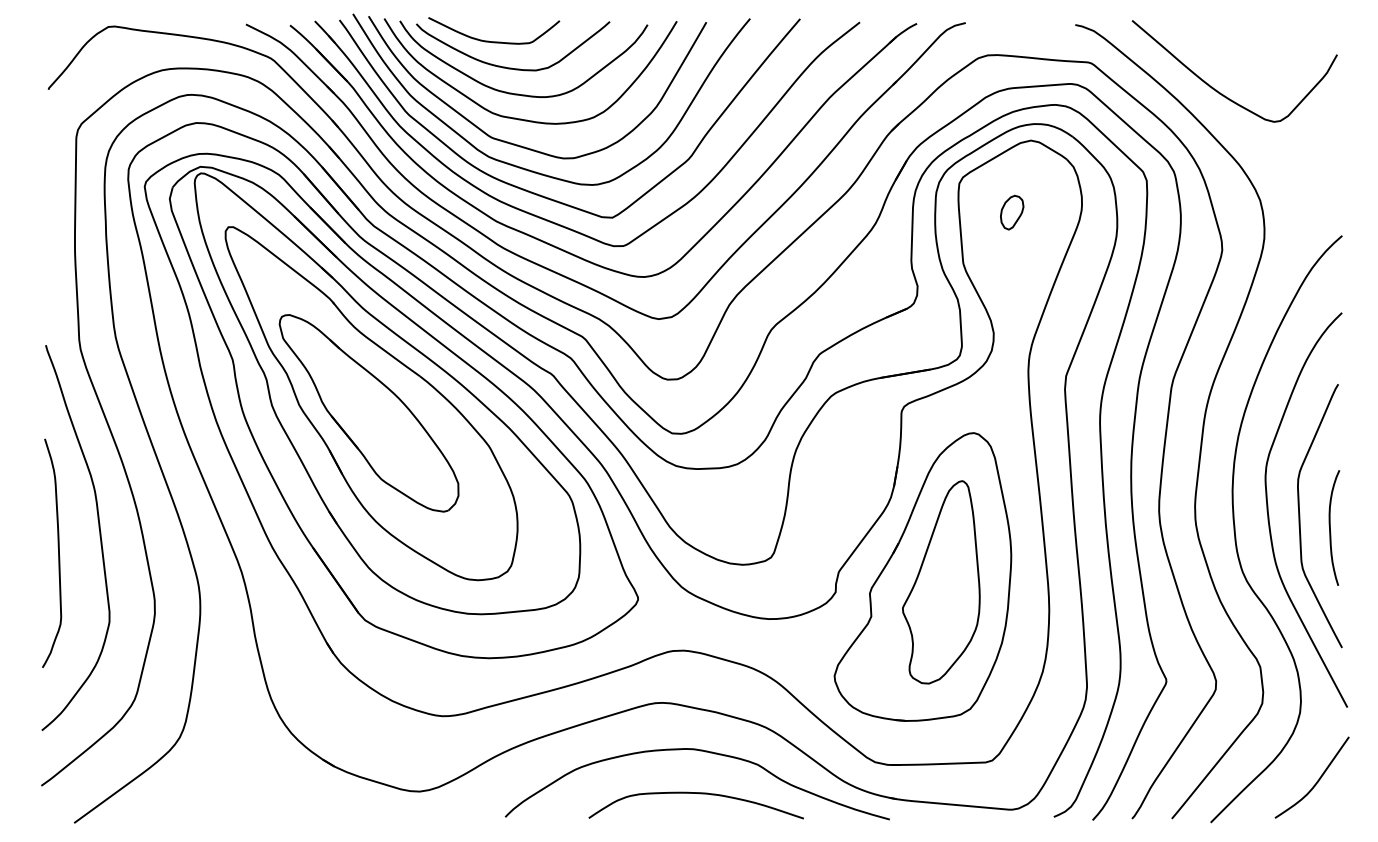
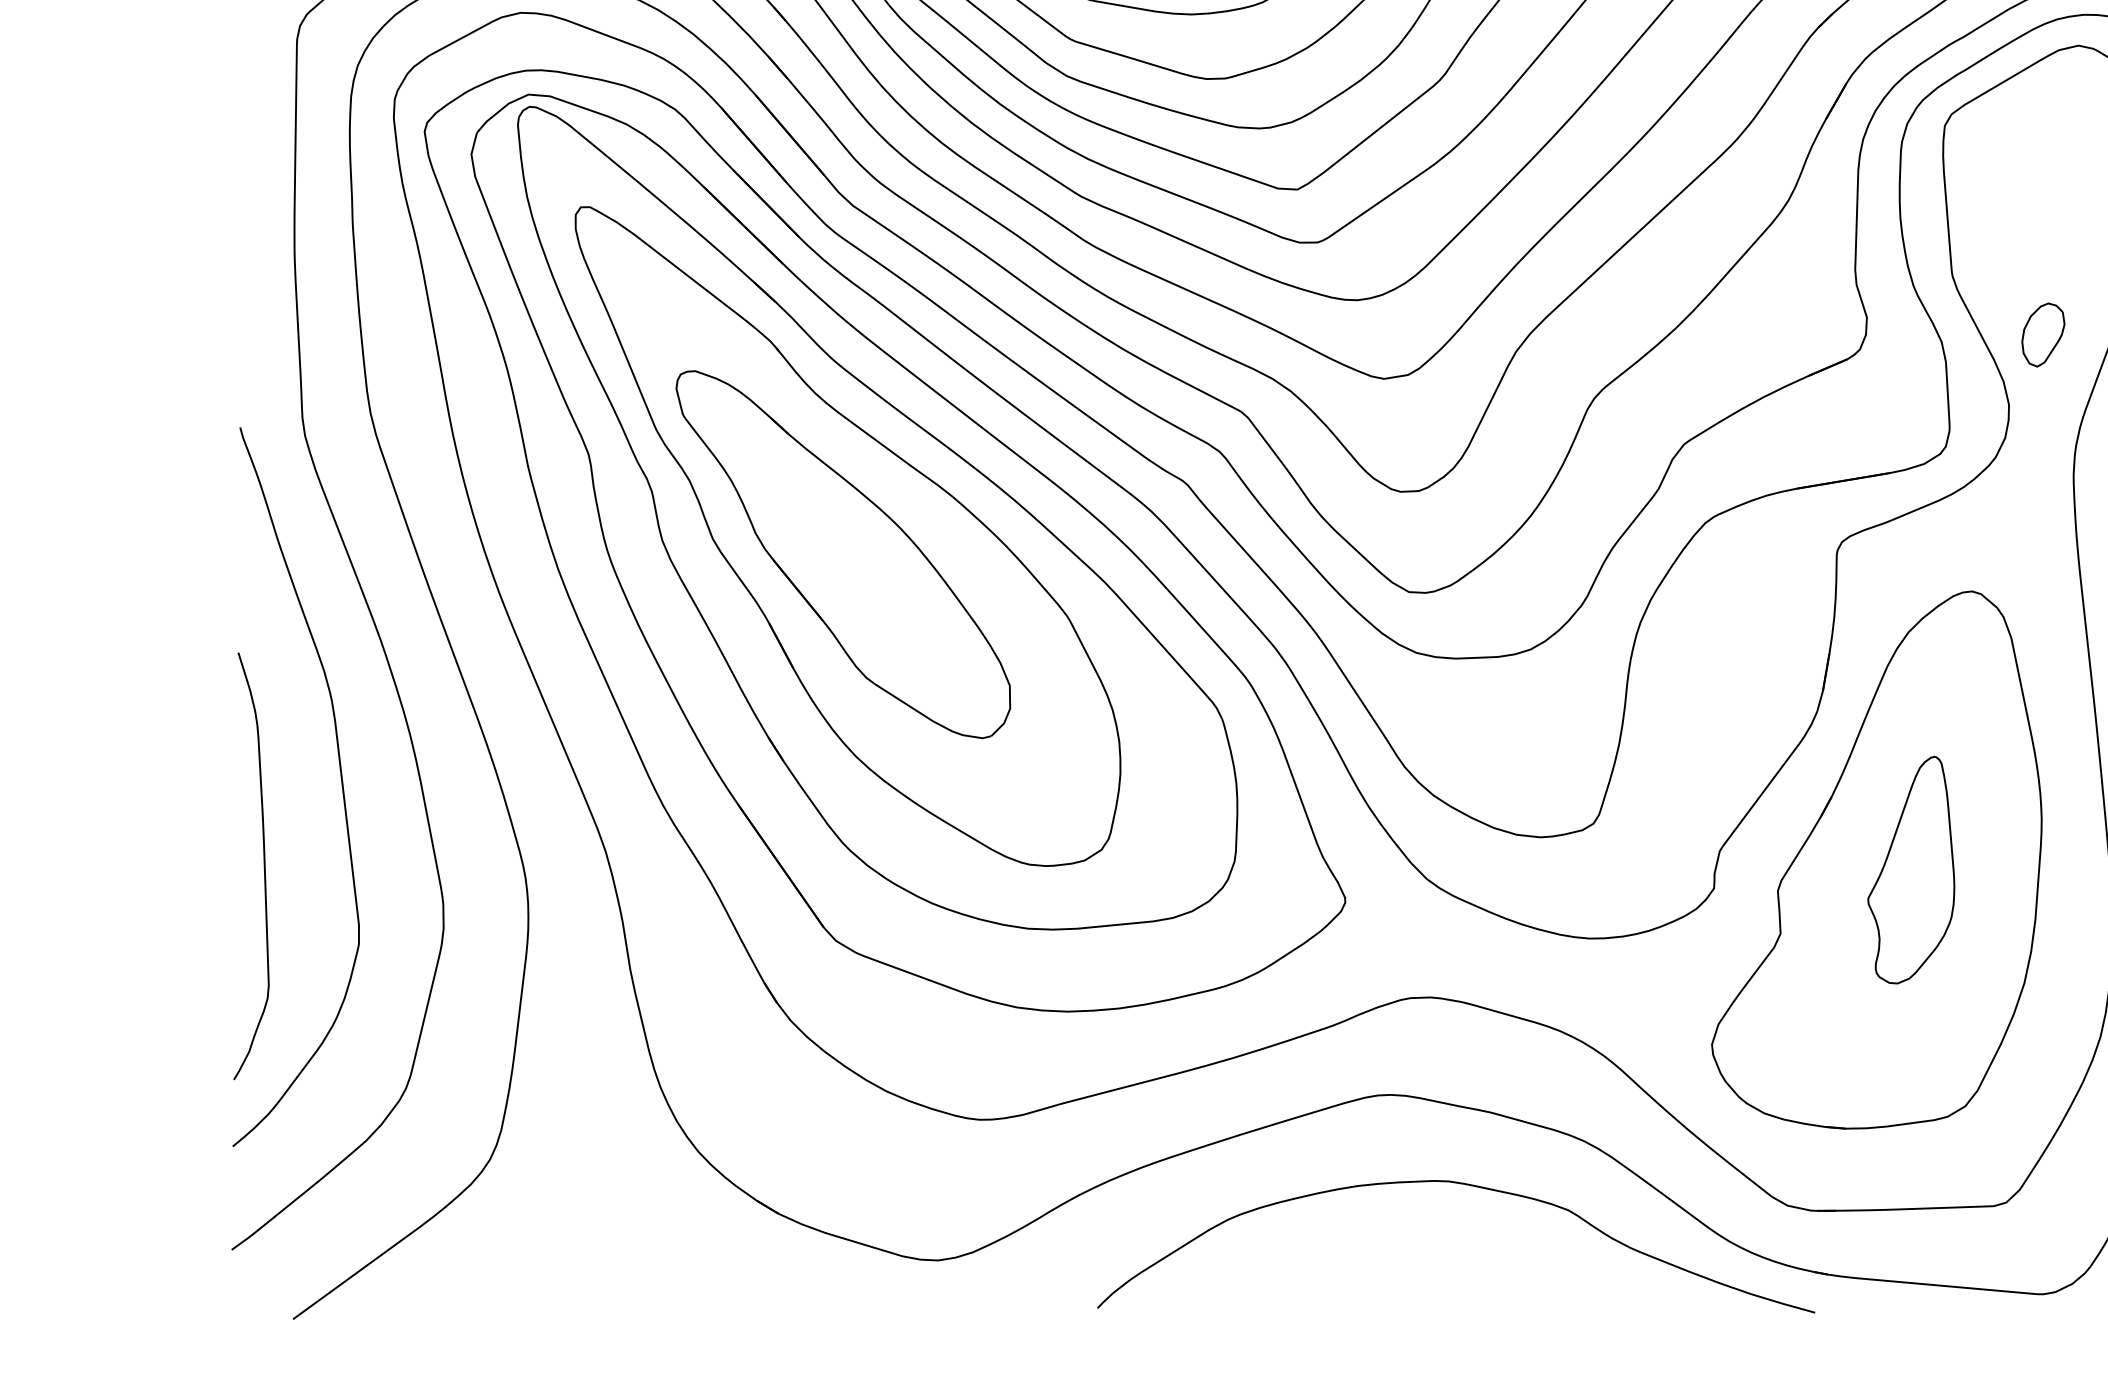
part: (1012, 212) -> (2043, 334), moved
curve: (58, 552) -> (263, 864), moved
part: (941, 582) -> (1911, 870), size x0.6
curve: (699, 794) -> (1459, 1265), removed

